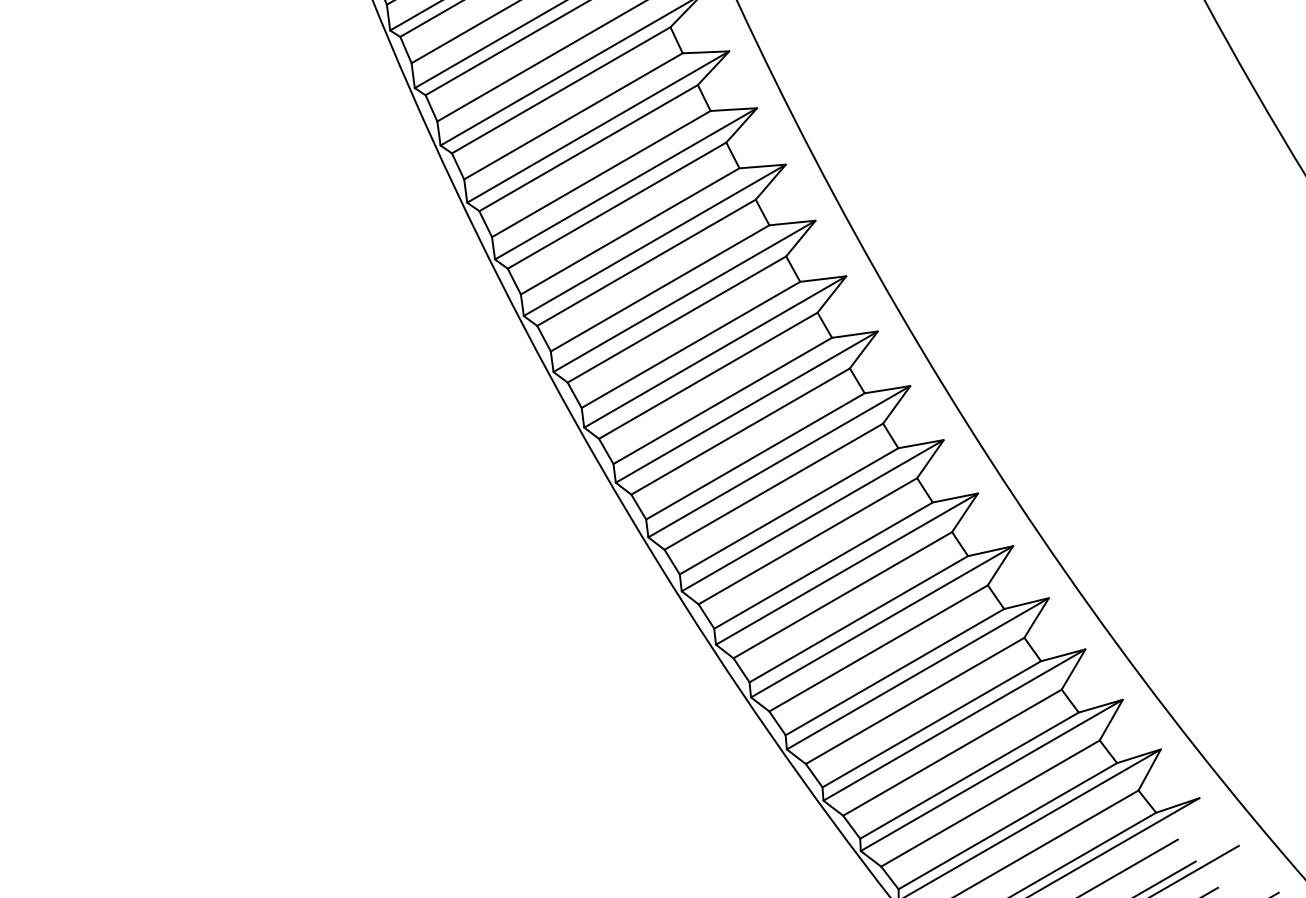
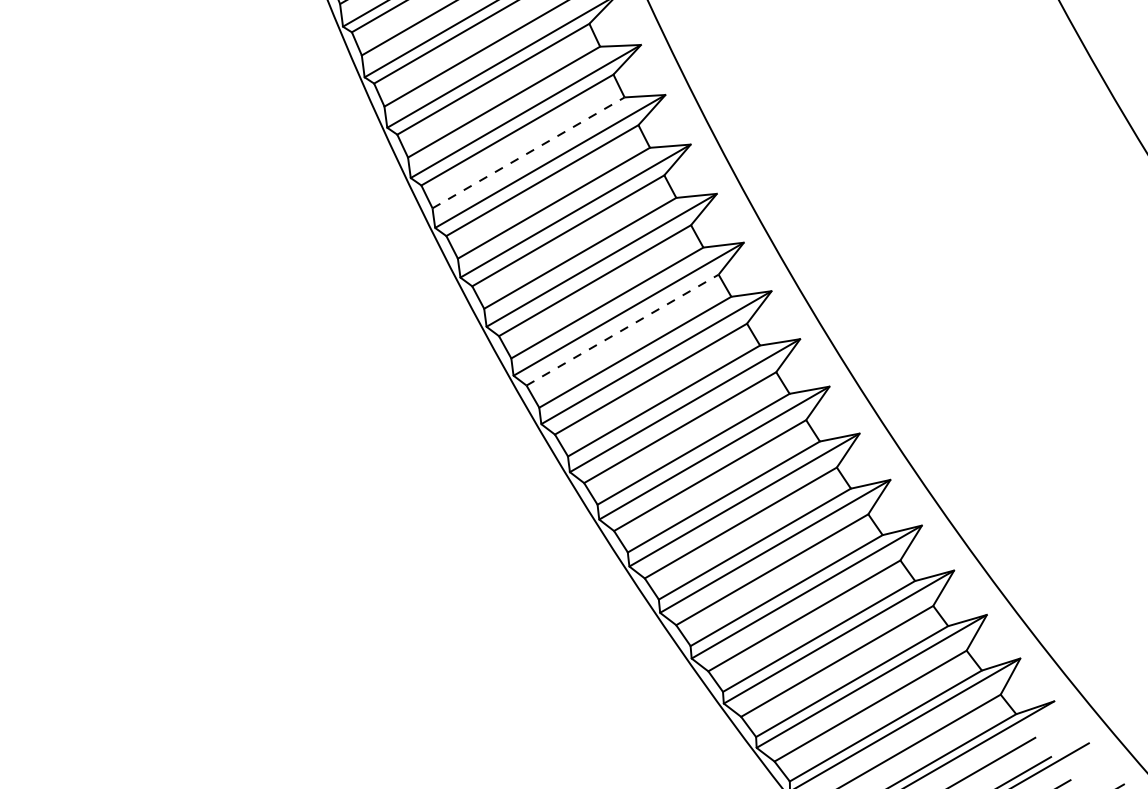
line: (601, 173) -> (528, 152), solid -> dashed
line: (708, 375) -> (622, 329), solid -> dashed

